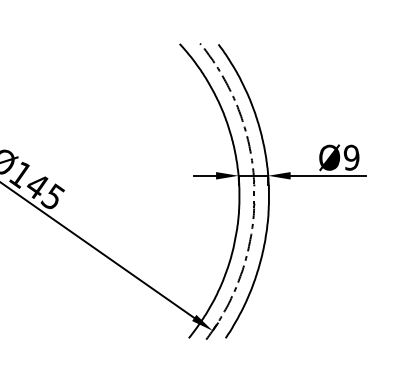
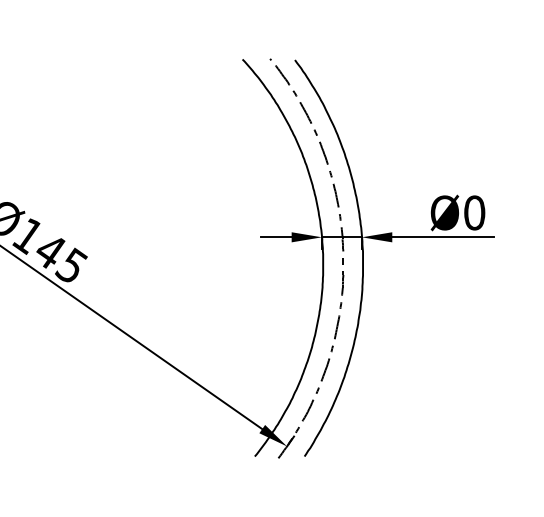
text: (351, 157) -> (474, 212), Ø9 -> Ø0

